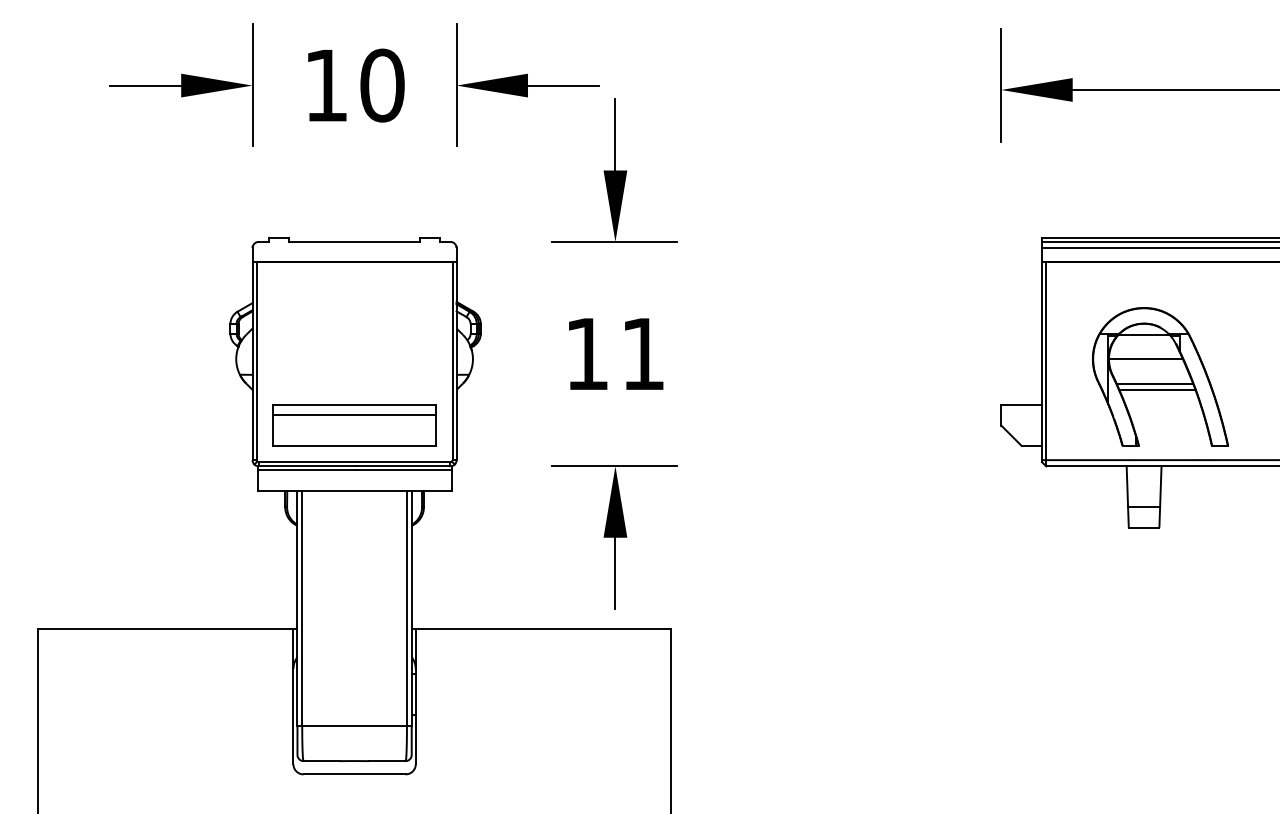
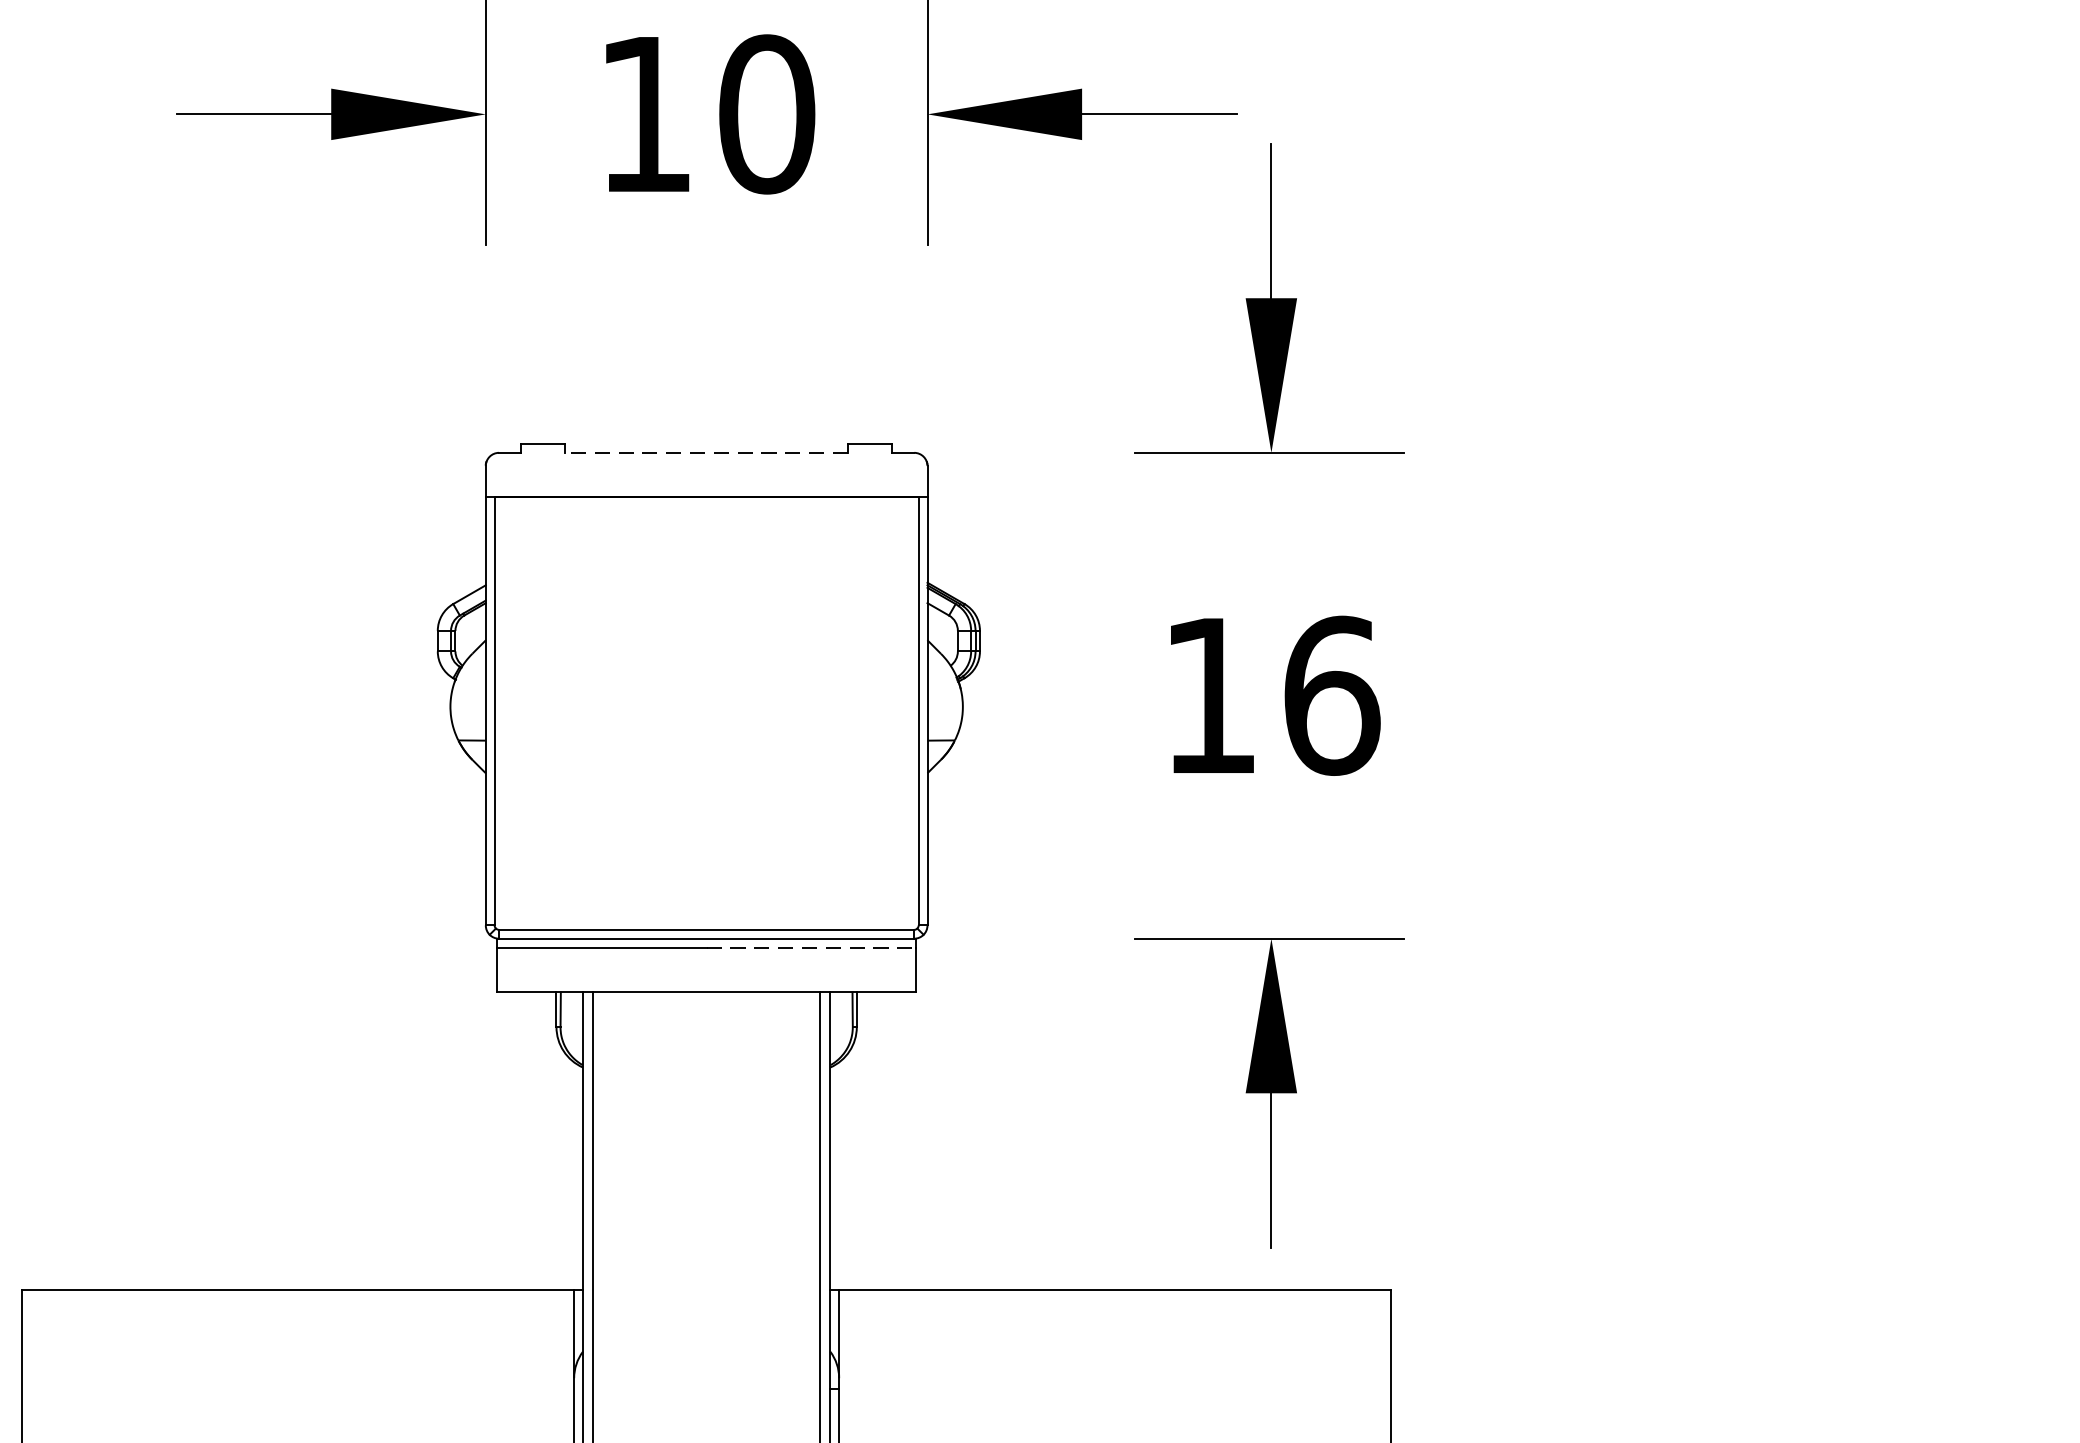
line: (354, 241) -> (706, 451), solid -> dashed
text: (643, 354) -> (1332, 696), 11 -> 16
part: (354, 425) -> (706, 850), removed
line: (403, 470) -> (812, 947), solid -> dashed

